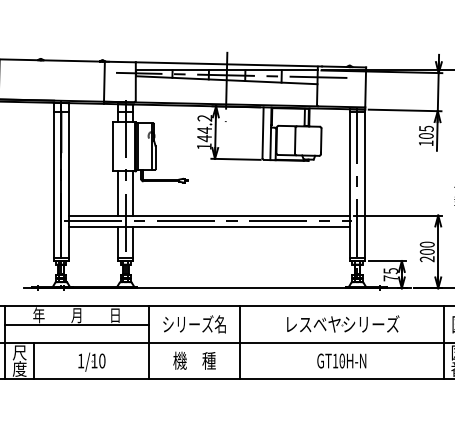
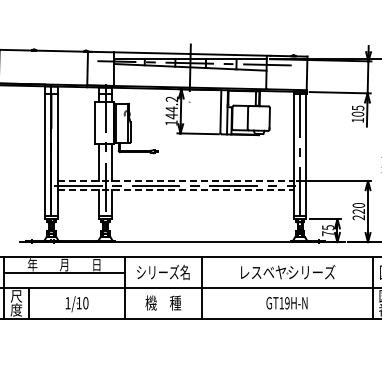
line: (210, 216) -> (176, 181), solid -> dashed
line: (210, 226) -> (176, 190), solid -> dashed
text: (426, 251) -> (358, 211), 200 -> 220
text: (342, 361) -> (287, 303), GT10H-N -> GT19H-N

